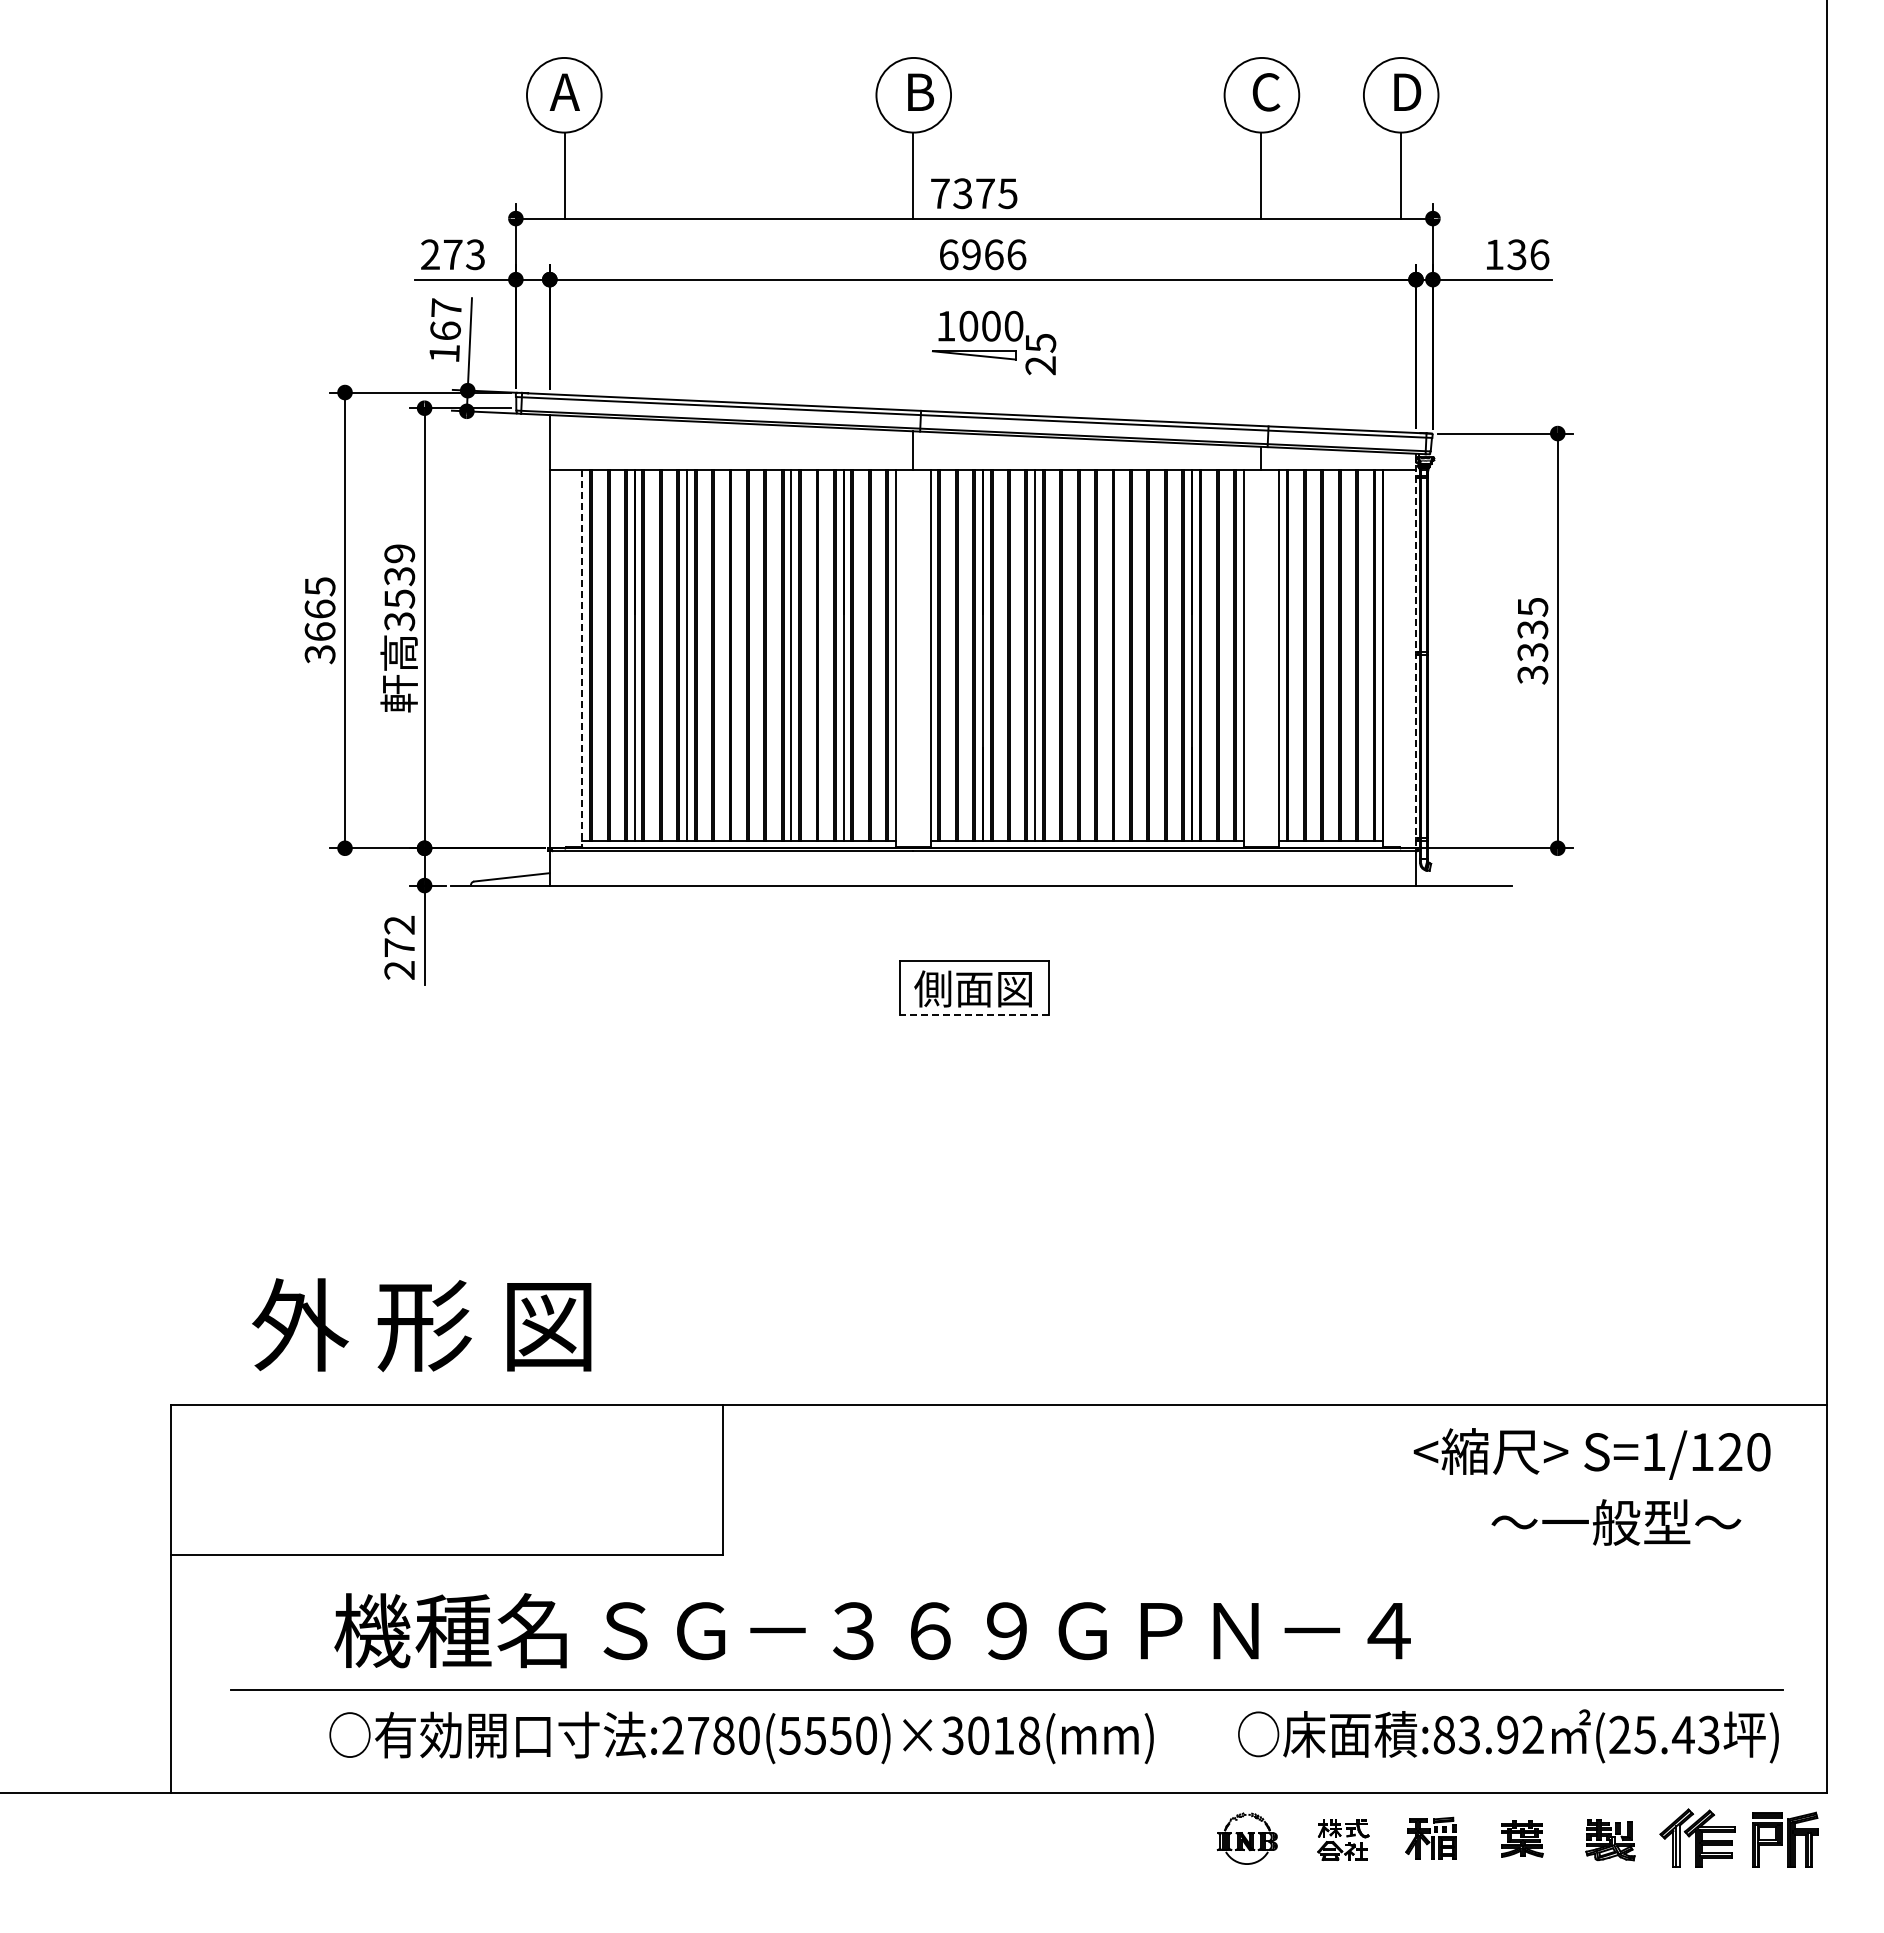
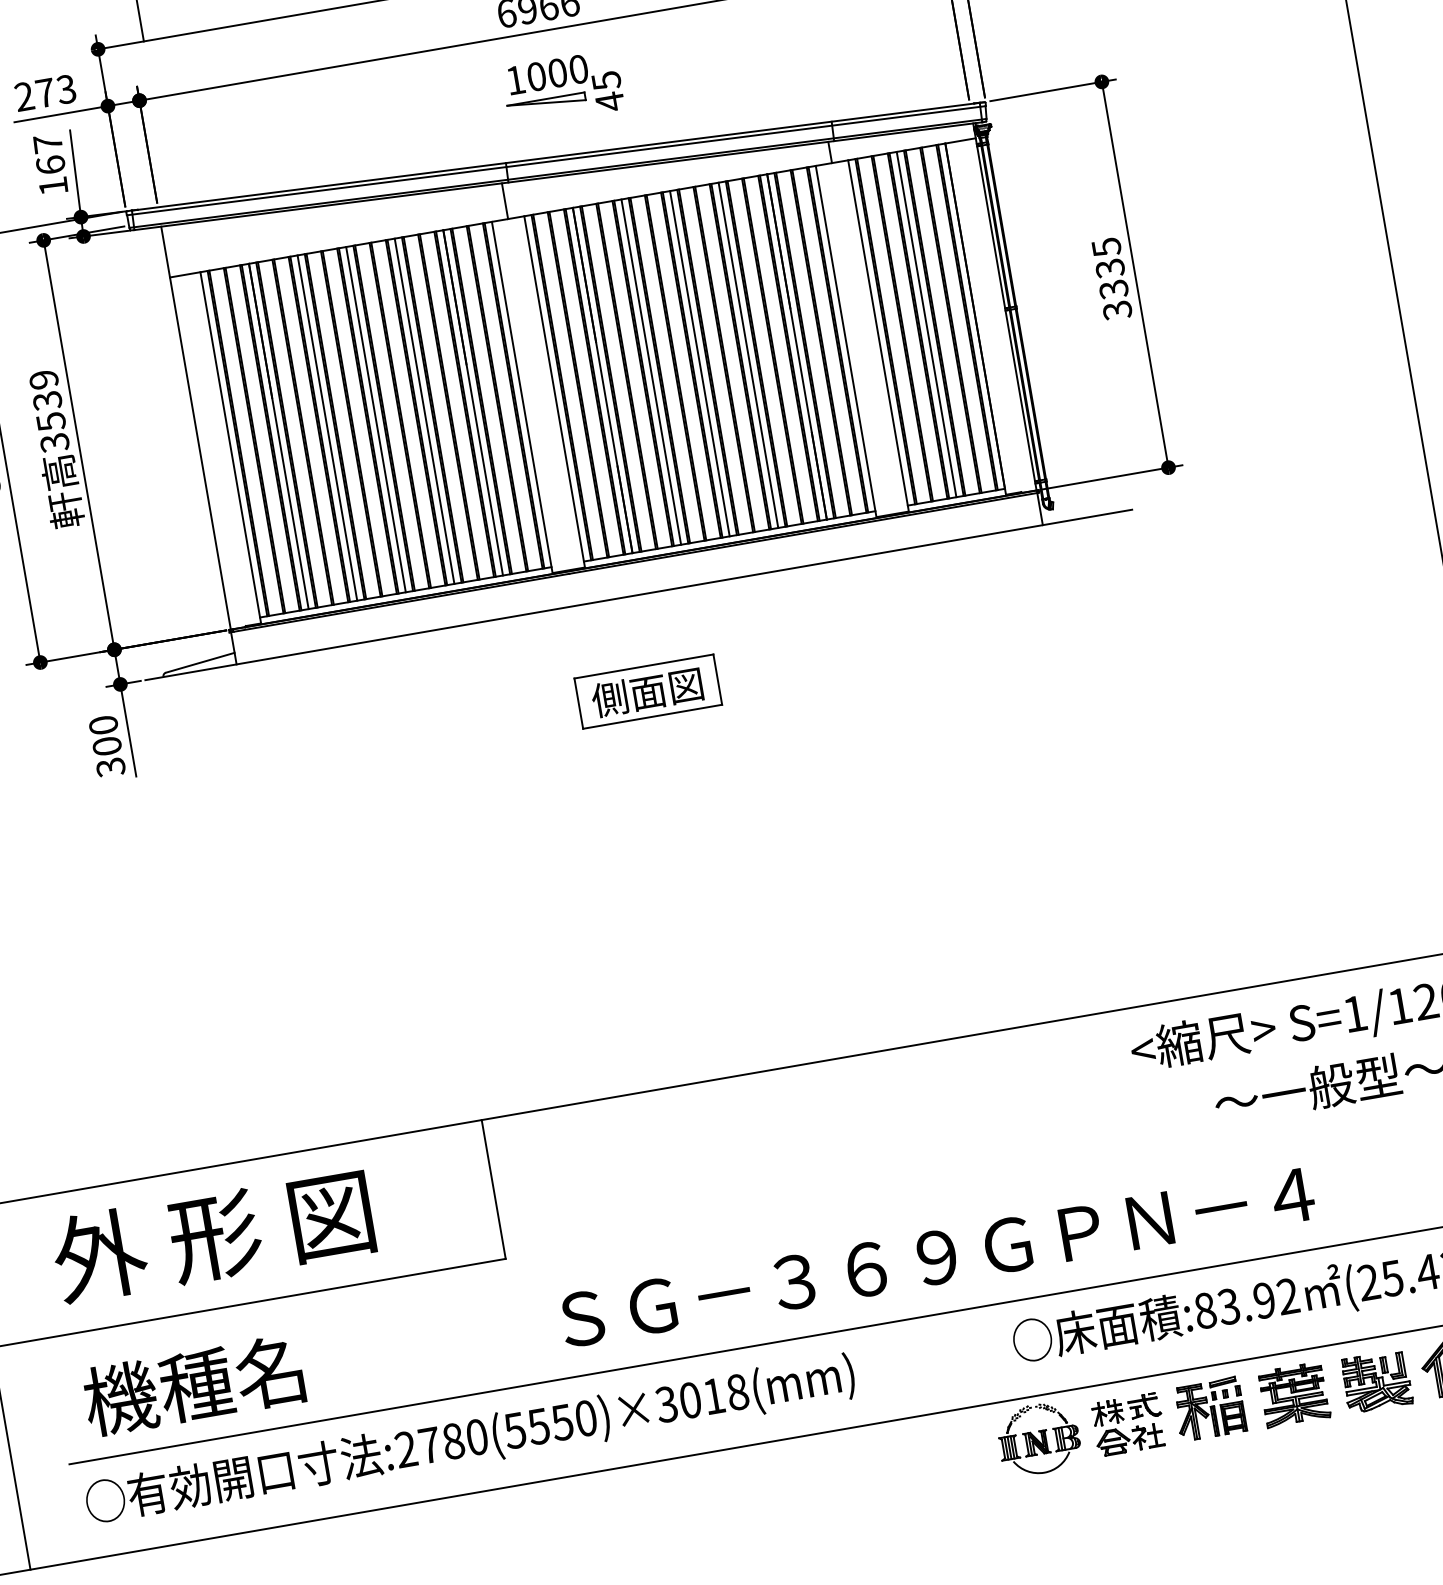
text: (1040, 365) -> (609, 101), 25 -> 45
line: (1415, 651) -> (1004, 307), dashed -> solid
line: (739, 654) -> (376, 418), added
line: (1087, 654) -> (699, 362), added
line: (1139, 654) -> (748, 354), added
line: (1331, 654) -> (926, 323), added
line: (582, 658) -> (230, 447), dashed -> solid
text: (399, 947) -> (107, 746), 272 -> 300
line: (974, 1015) -> (652, 716), dashed -> solid
text: (421, 1325) -> (212, 1236), moved
text: (450, 1630) -> (193, 1385), moved
text: (1006, 1631) -> (936, 1257), moved
text: (741, 1737) -> (470, 1440), moved
part: (1430, 1837) -> (1209, 1408), size x1.43
part: (1247, 1838) -> (1038, 1438), size x1.43
part: (1522, 1838) -> (1294, 1394), size x1.67
part: (1610, 1839) -> (1376, 1381), size x1.43
part: (1343, 1840) -> (1128, 1425), size x1.43

